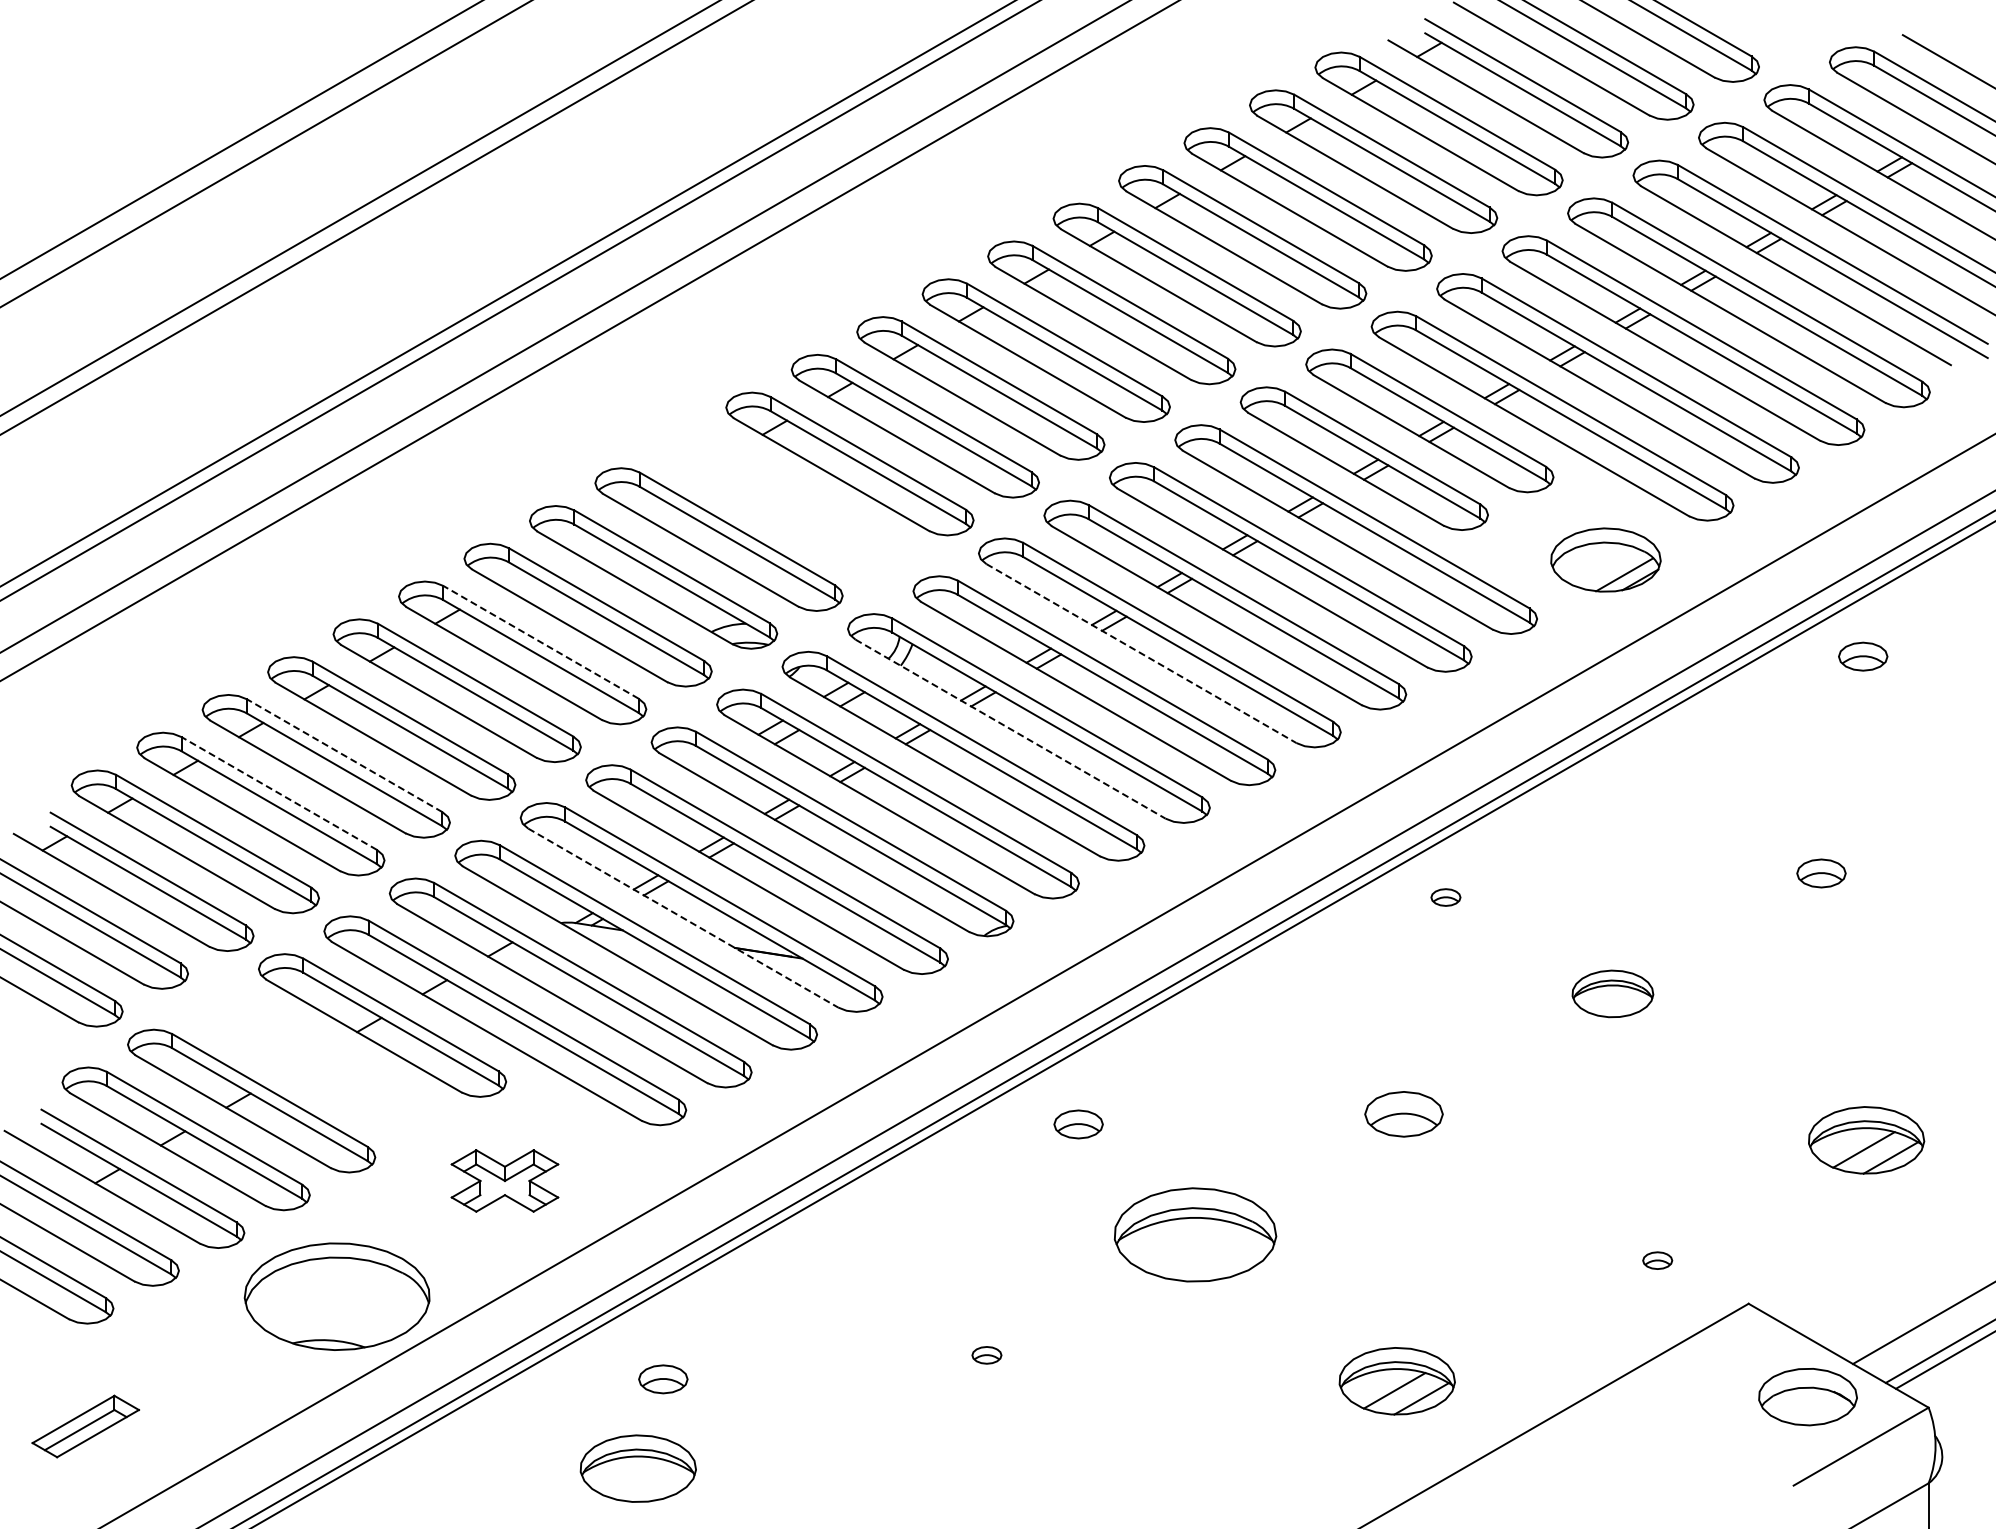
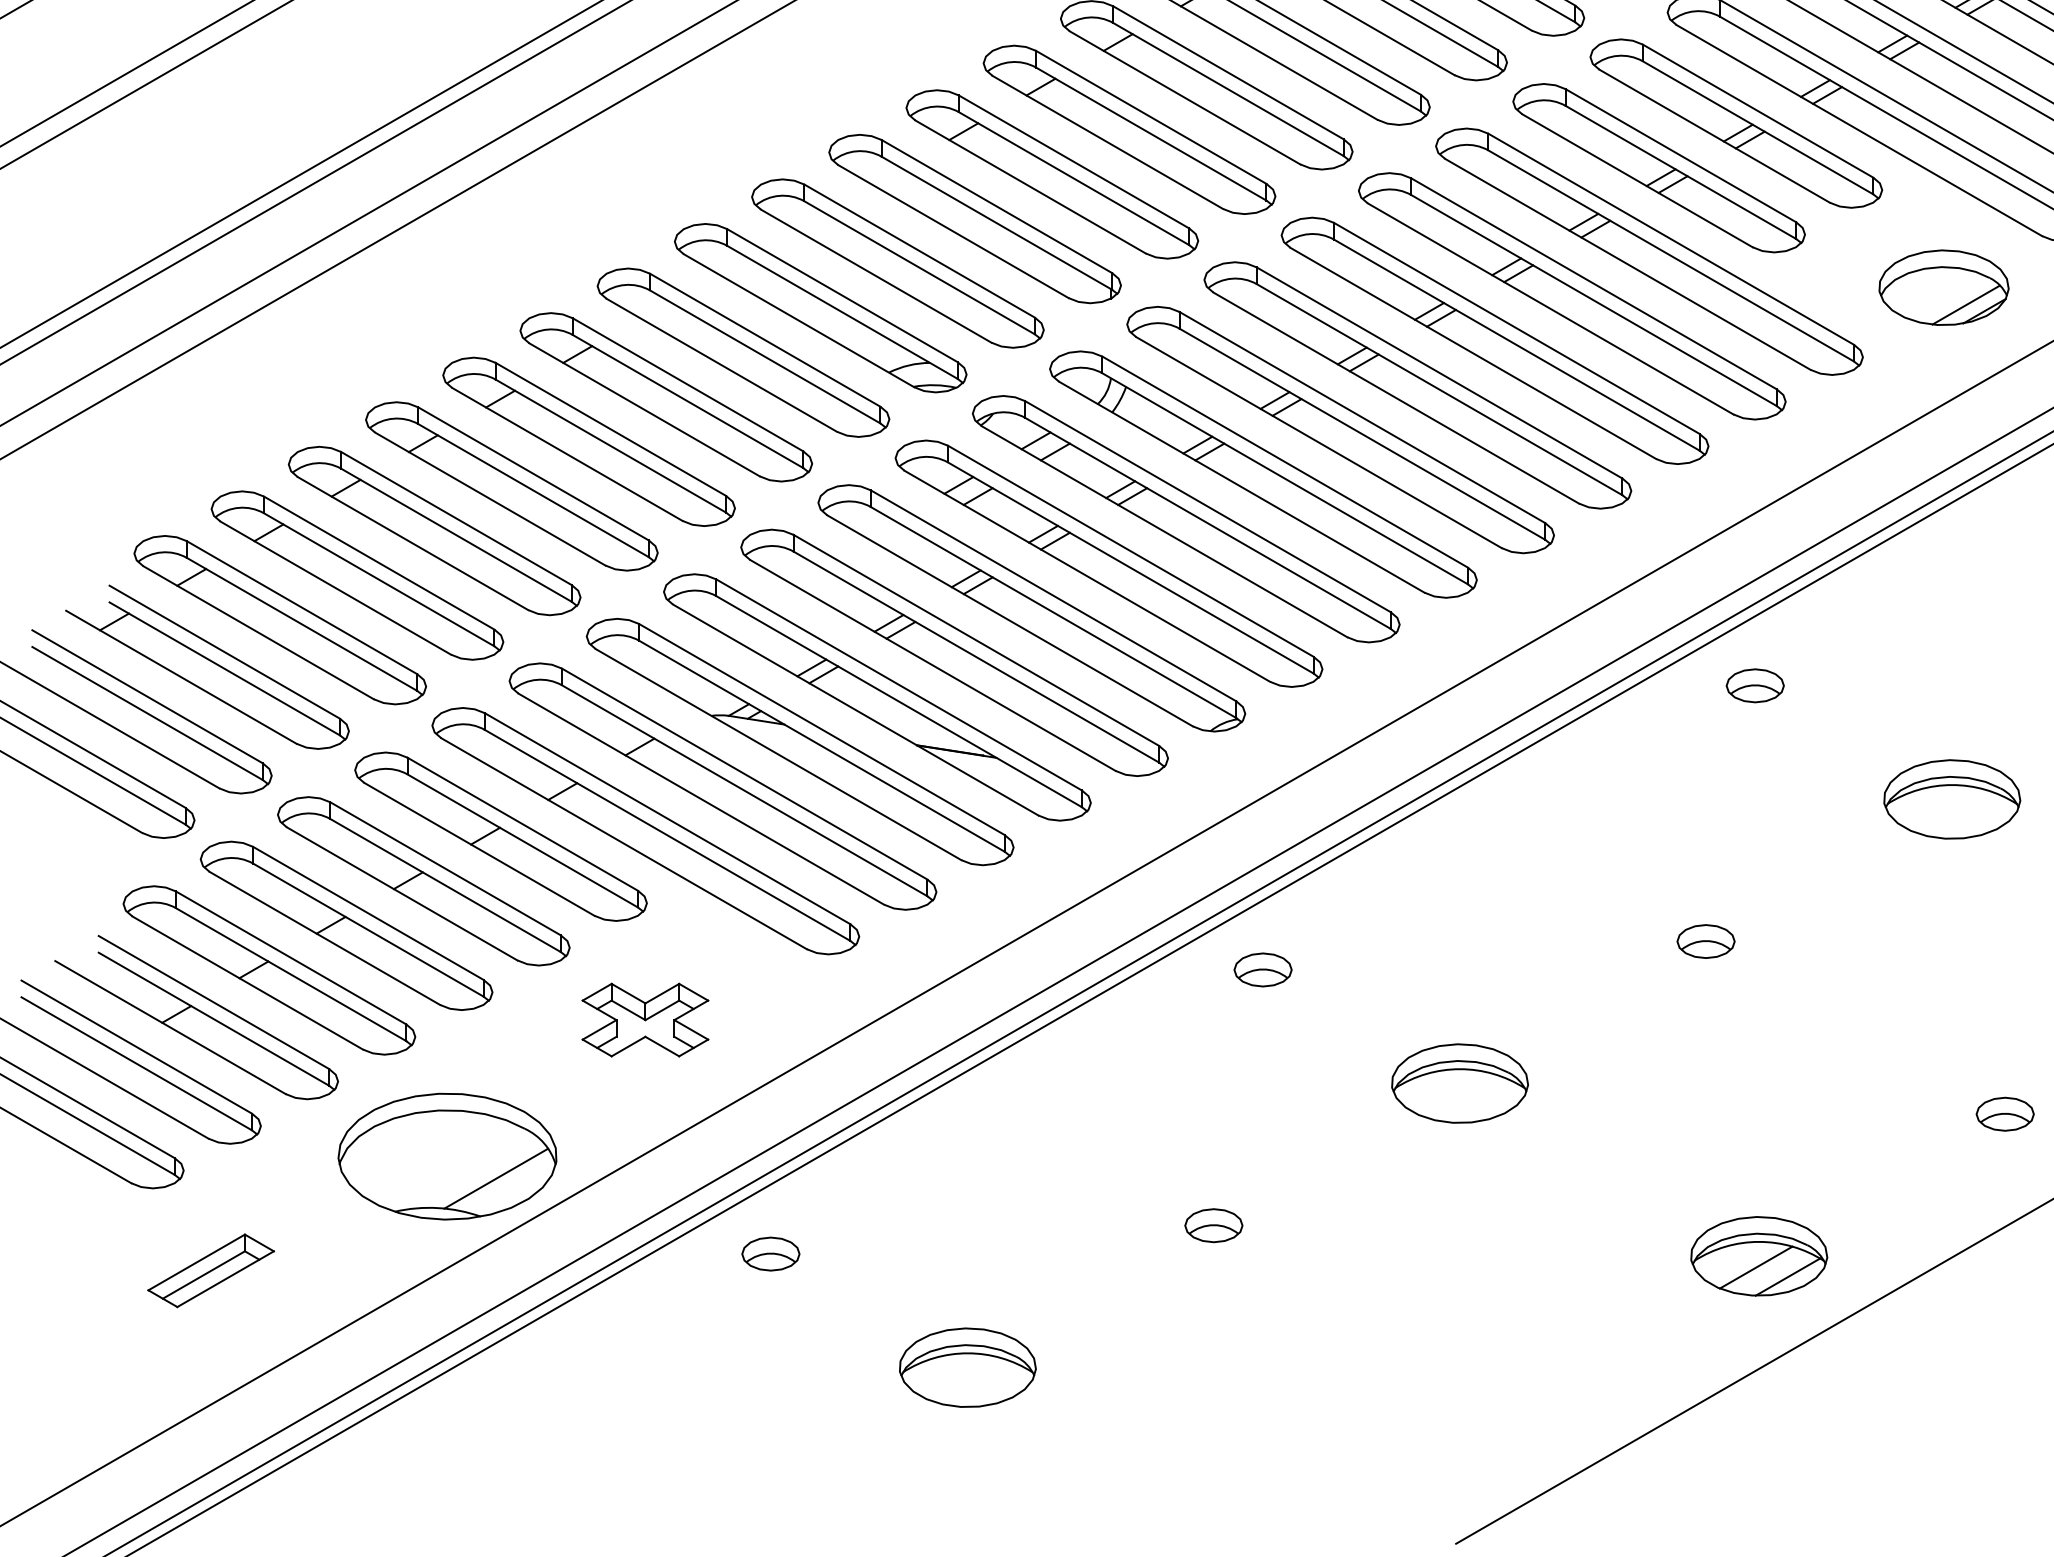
part: (784, 501) -> (975, 218), added
line: (541, 642) -> (688, 384), dashed -> solid
line: (1141, 653) -> (1396, 397), dashed -> solid
line: (1010, 729) -> (1241, 487), dashed -> solid
line: (344, 755) -> (456, 518), dashed -> solid
line: (279, 793) -> (379, 563), dashed -> solid
part: (1445, 897) -> (1754, 685), size x1.67
line: (683, 918) -> (856, 710), dashed -> solid
part: (1612, 993) -> (1951, 798), size x1.43
part: (316, 1063) -> (423, 881), added
part: (1404, 1114) -> (1706, 941), size x0.62
part: (1078, 1124) -> (1262, 970), moved
part: (1195, 1234) -> (1459, 1083), size x0.71
part: (1657, 1260) -> (2004, 1113), size x1.67
line: (378, 1315) -> (496, 1178), added
part: (986, 1355) -> (1213, 1225), size x1.67
part: (663, 1379) -> (771, 1254), moved
part: (1396, 1381) -> (1758, 1256), moved
part: (85, 1426) -> (210, 1270), moved
part: (637, 1468) -> (966, 1367), moved

